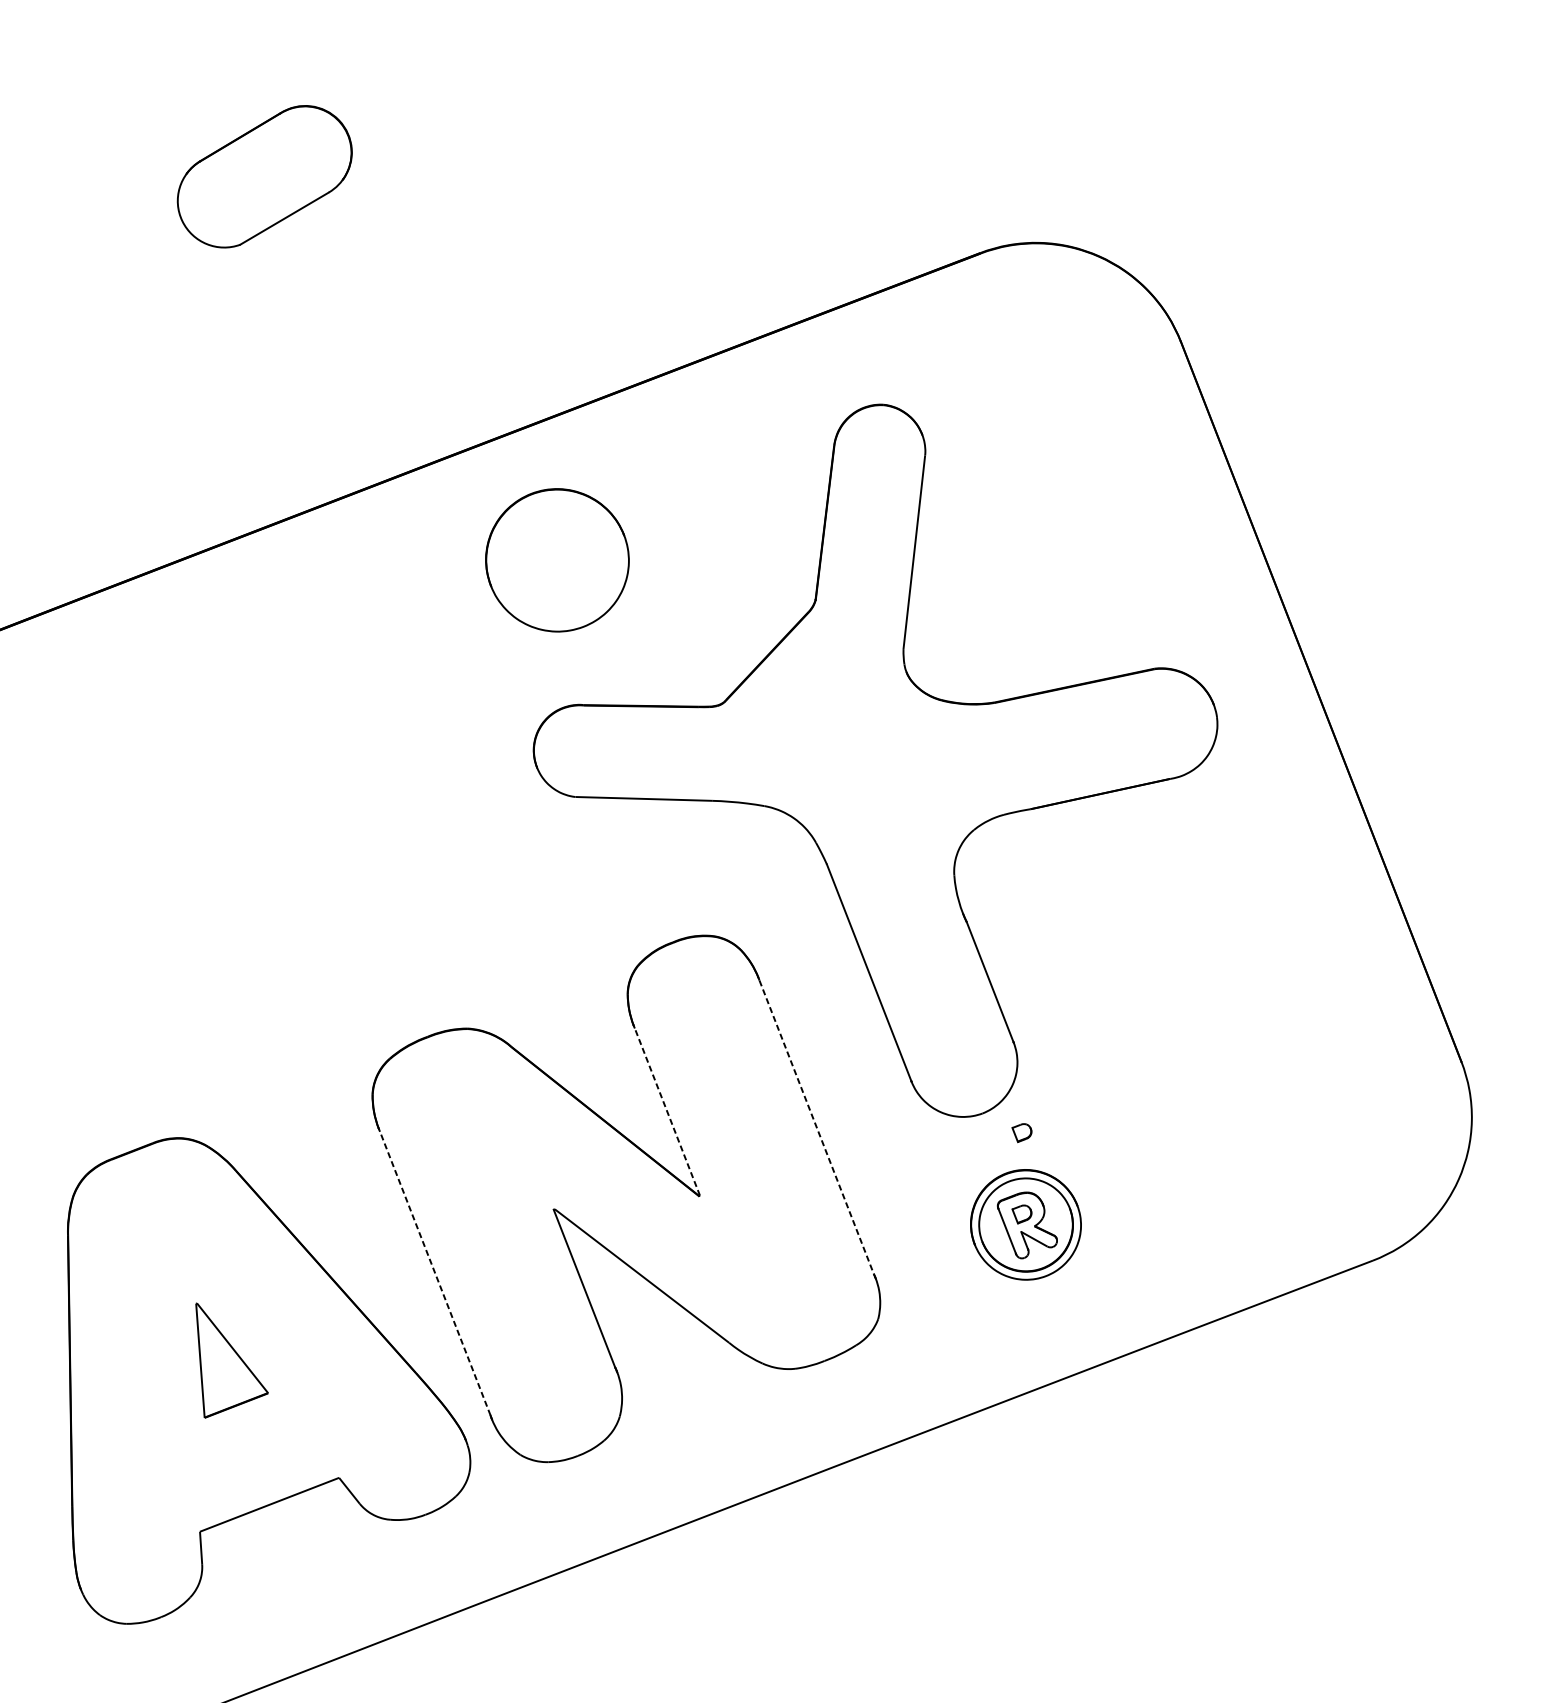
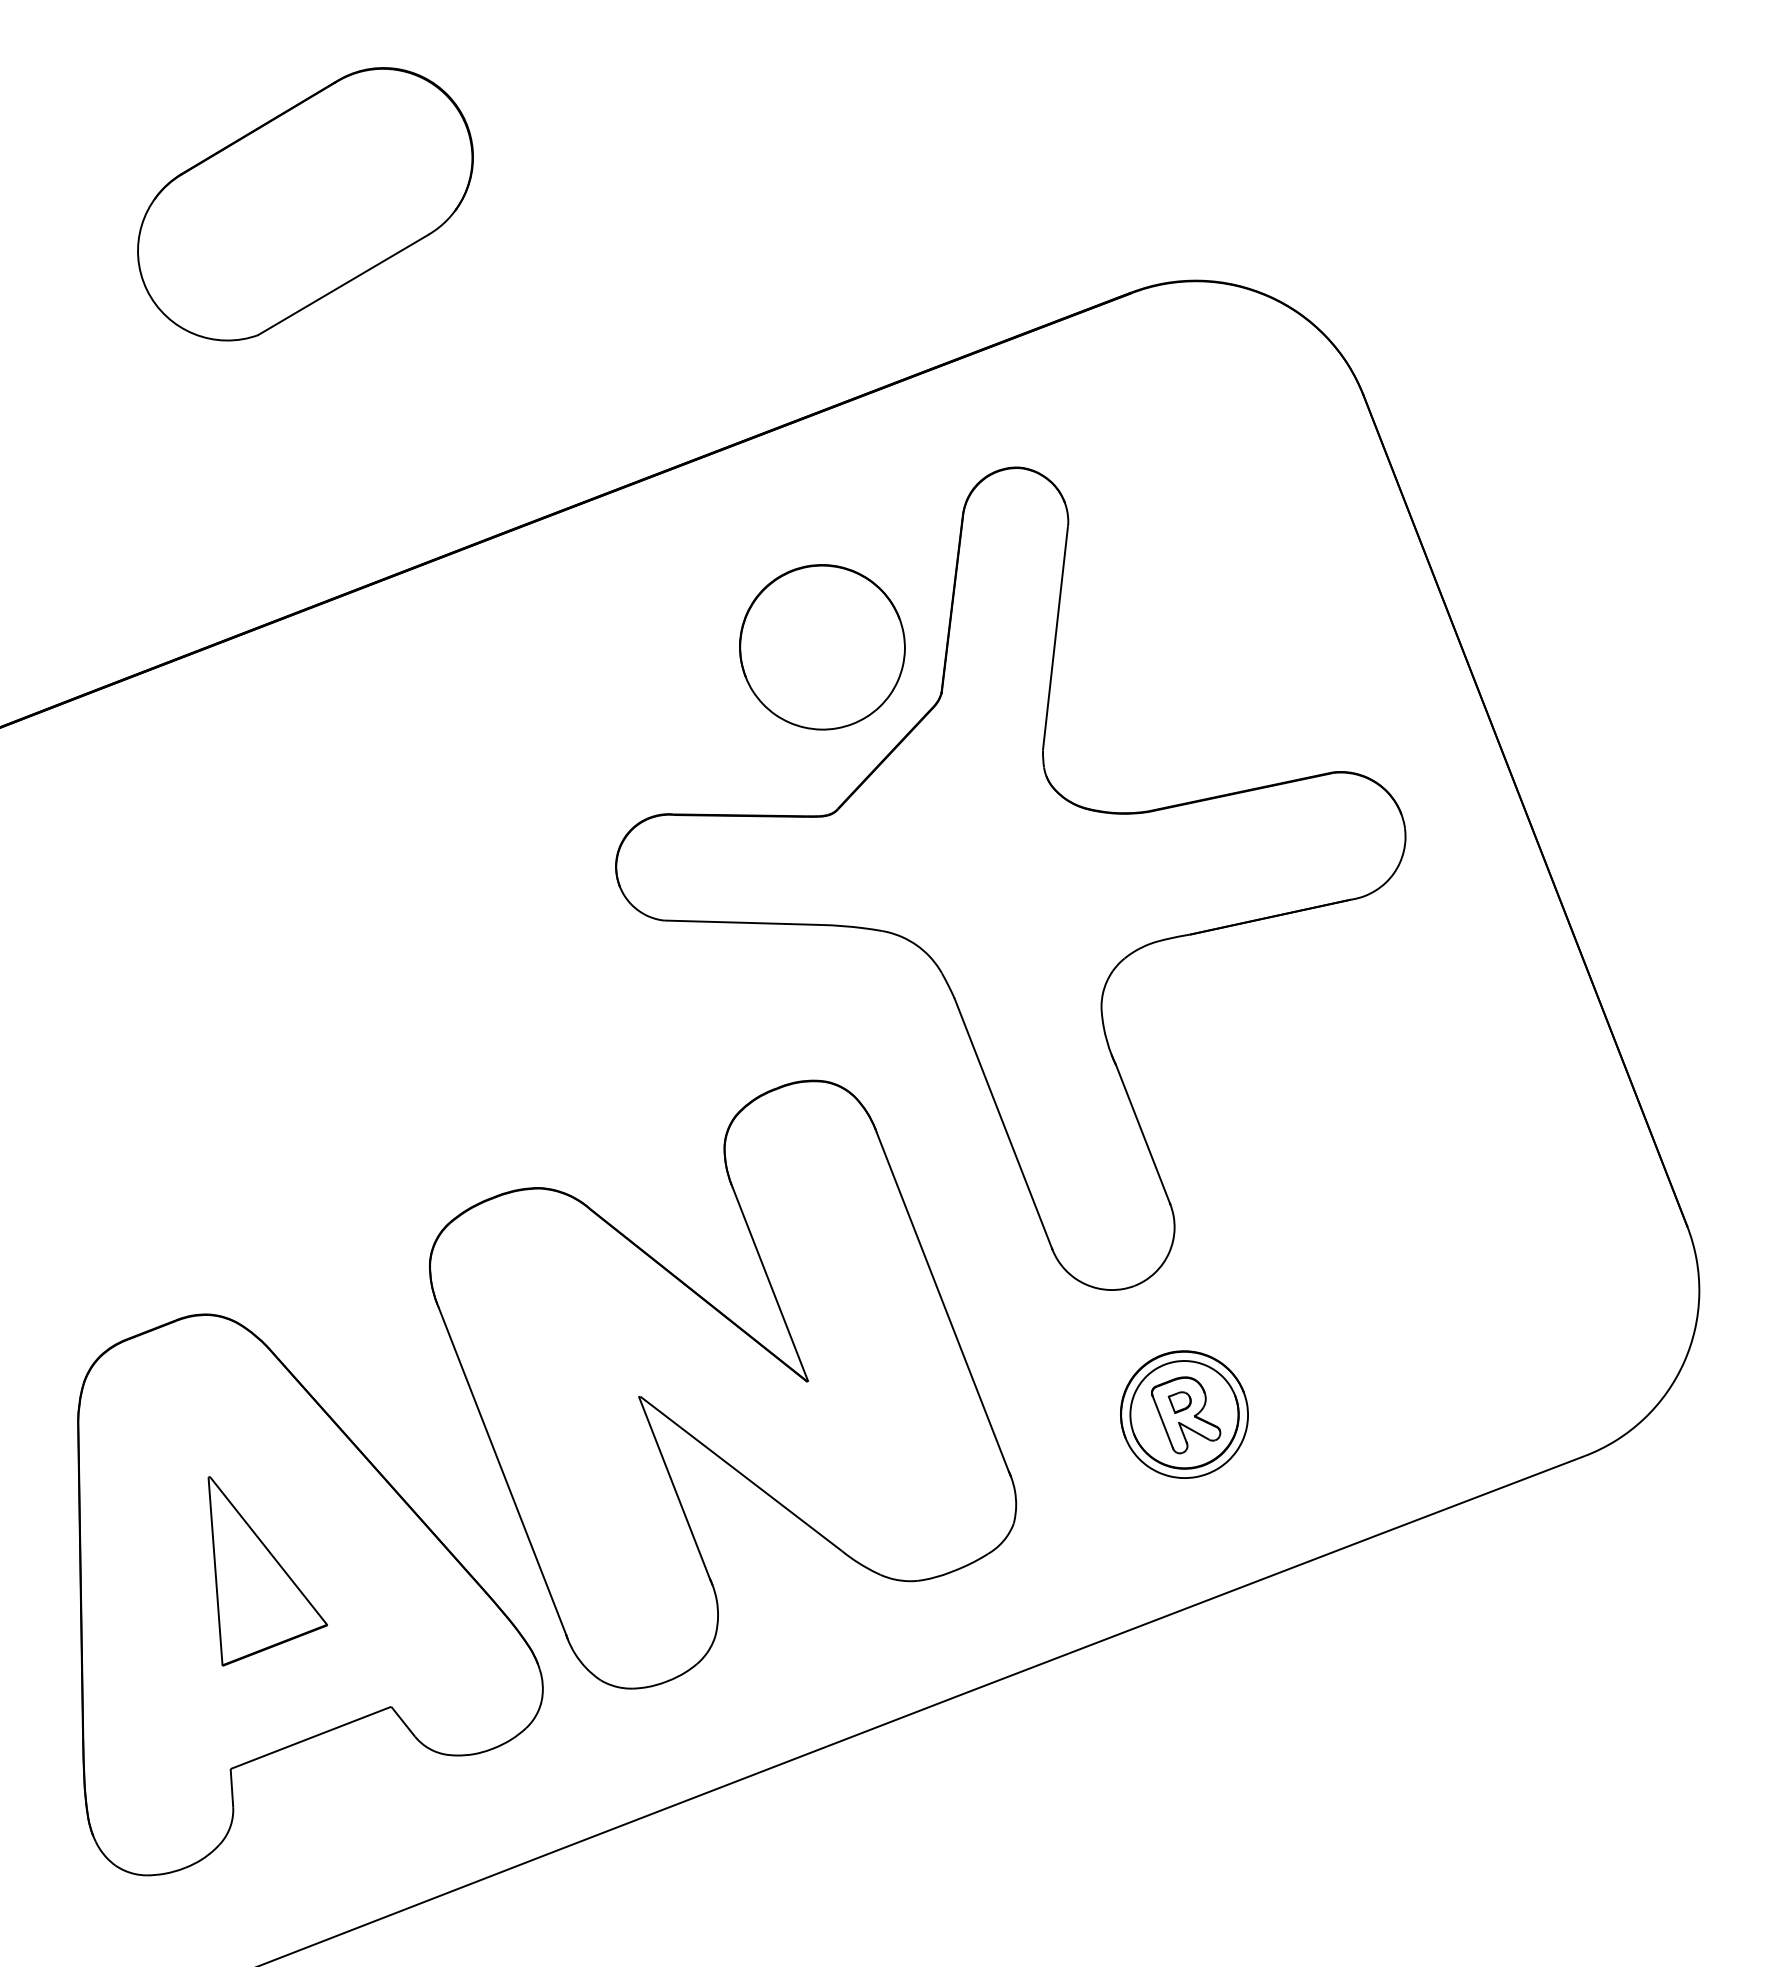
part: (264, 176) -> (305, 204), size x1.67
part: (557, 560) -> (822, 647), moved
line: (667, 1112) -> (770, 1284), dashed -> solid
line: (816, 1127) -> (942, 1302), dashed -> solid
part: (1021, 1132) -> (1179, 1308), removed
line: (435, 1273) -> (502, 1470), dashed -> solid
part: (231, 1360) -> (267, 1571), size x1.43

